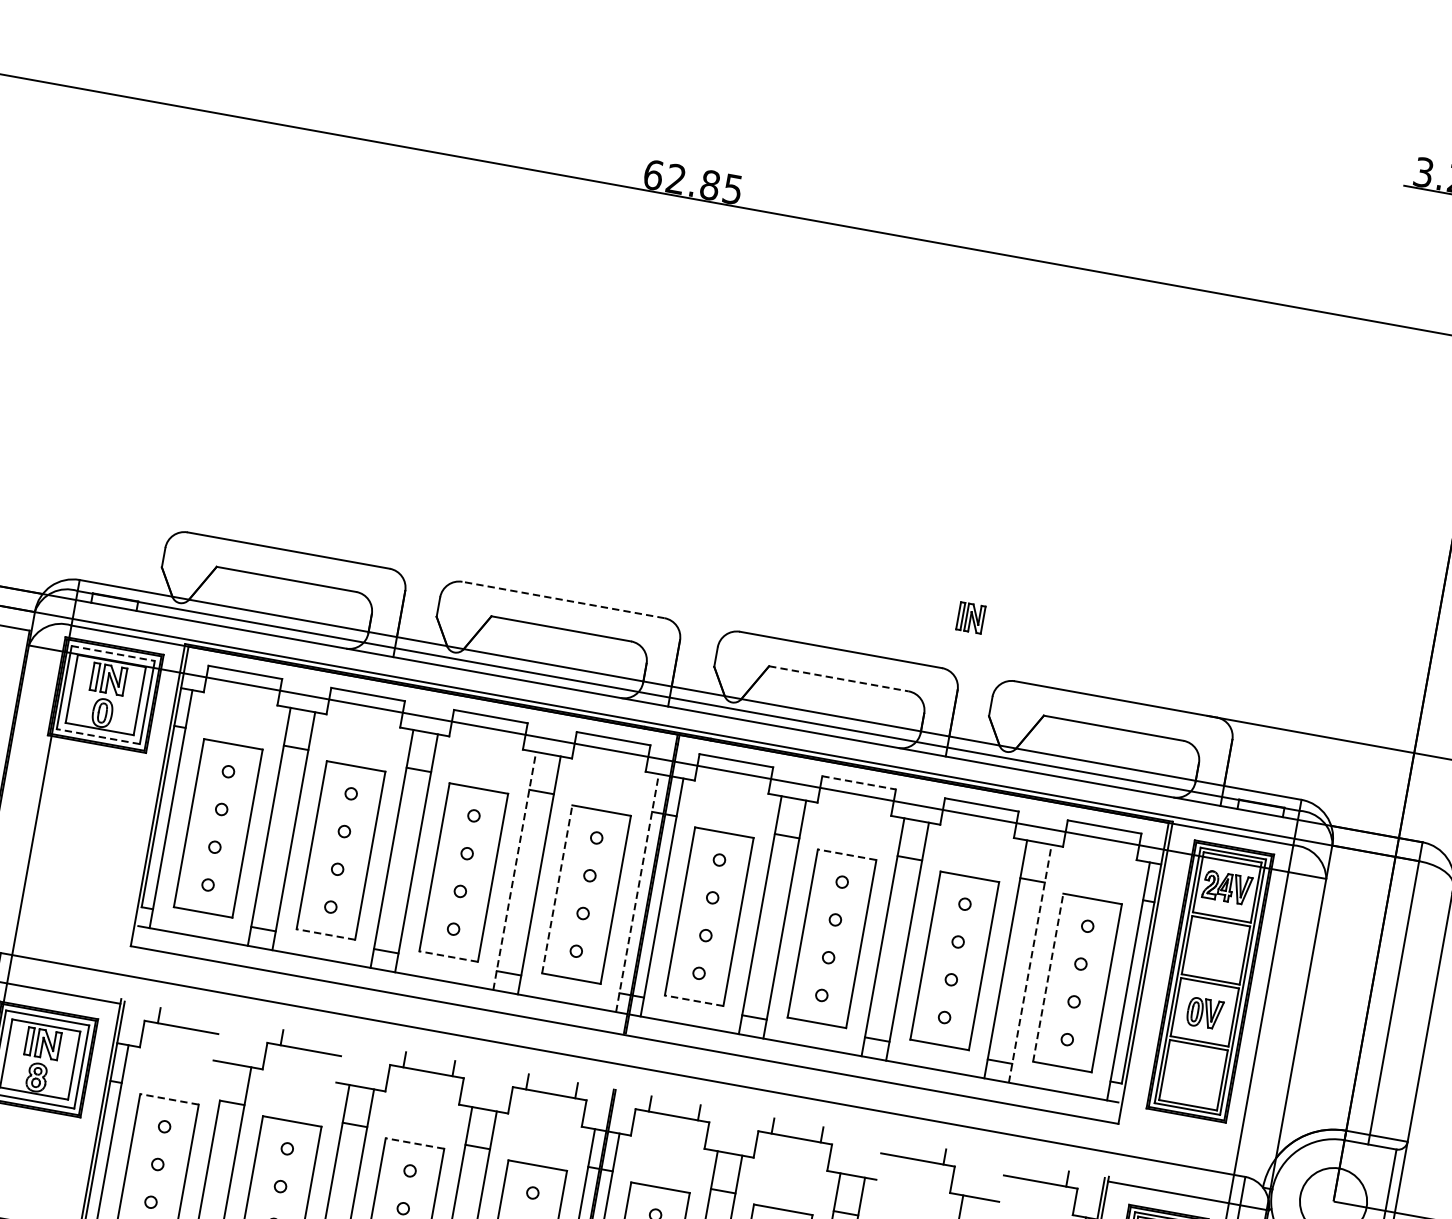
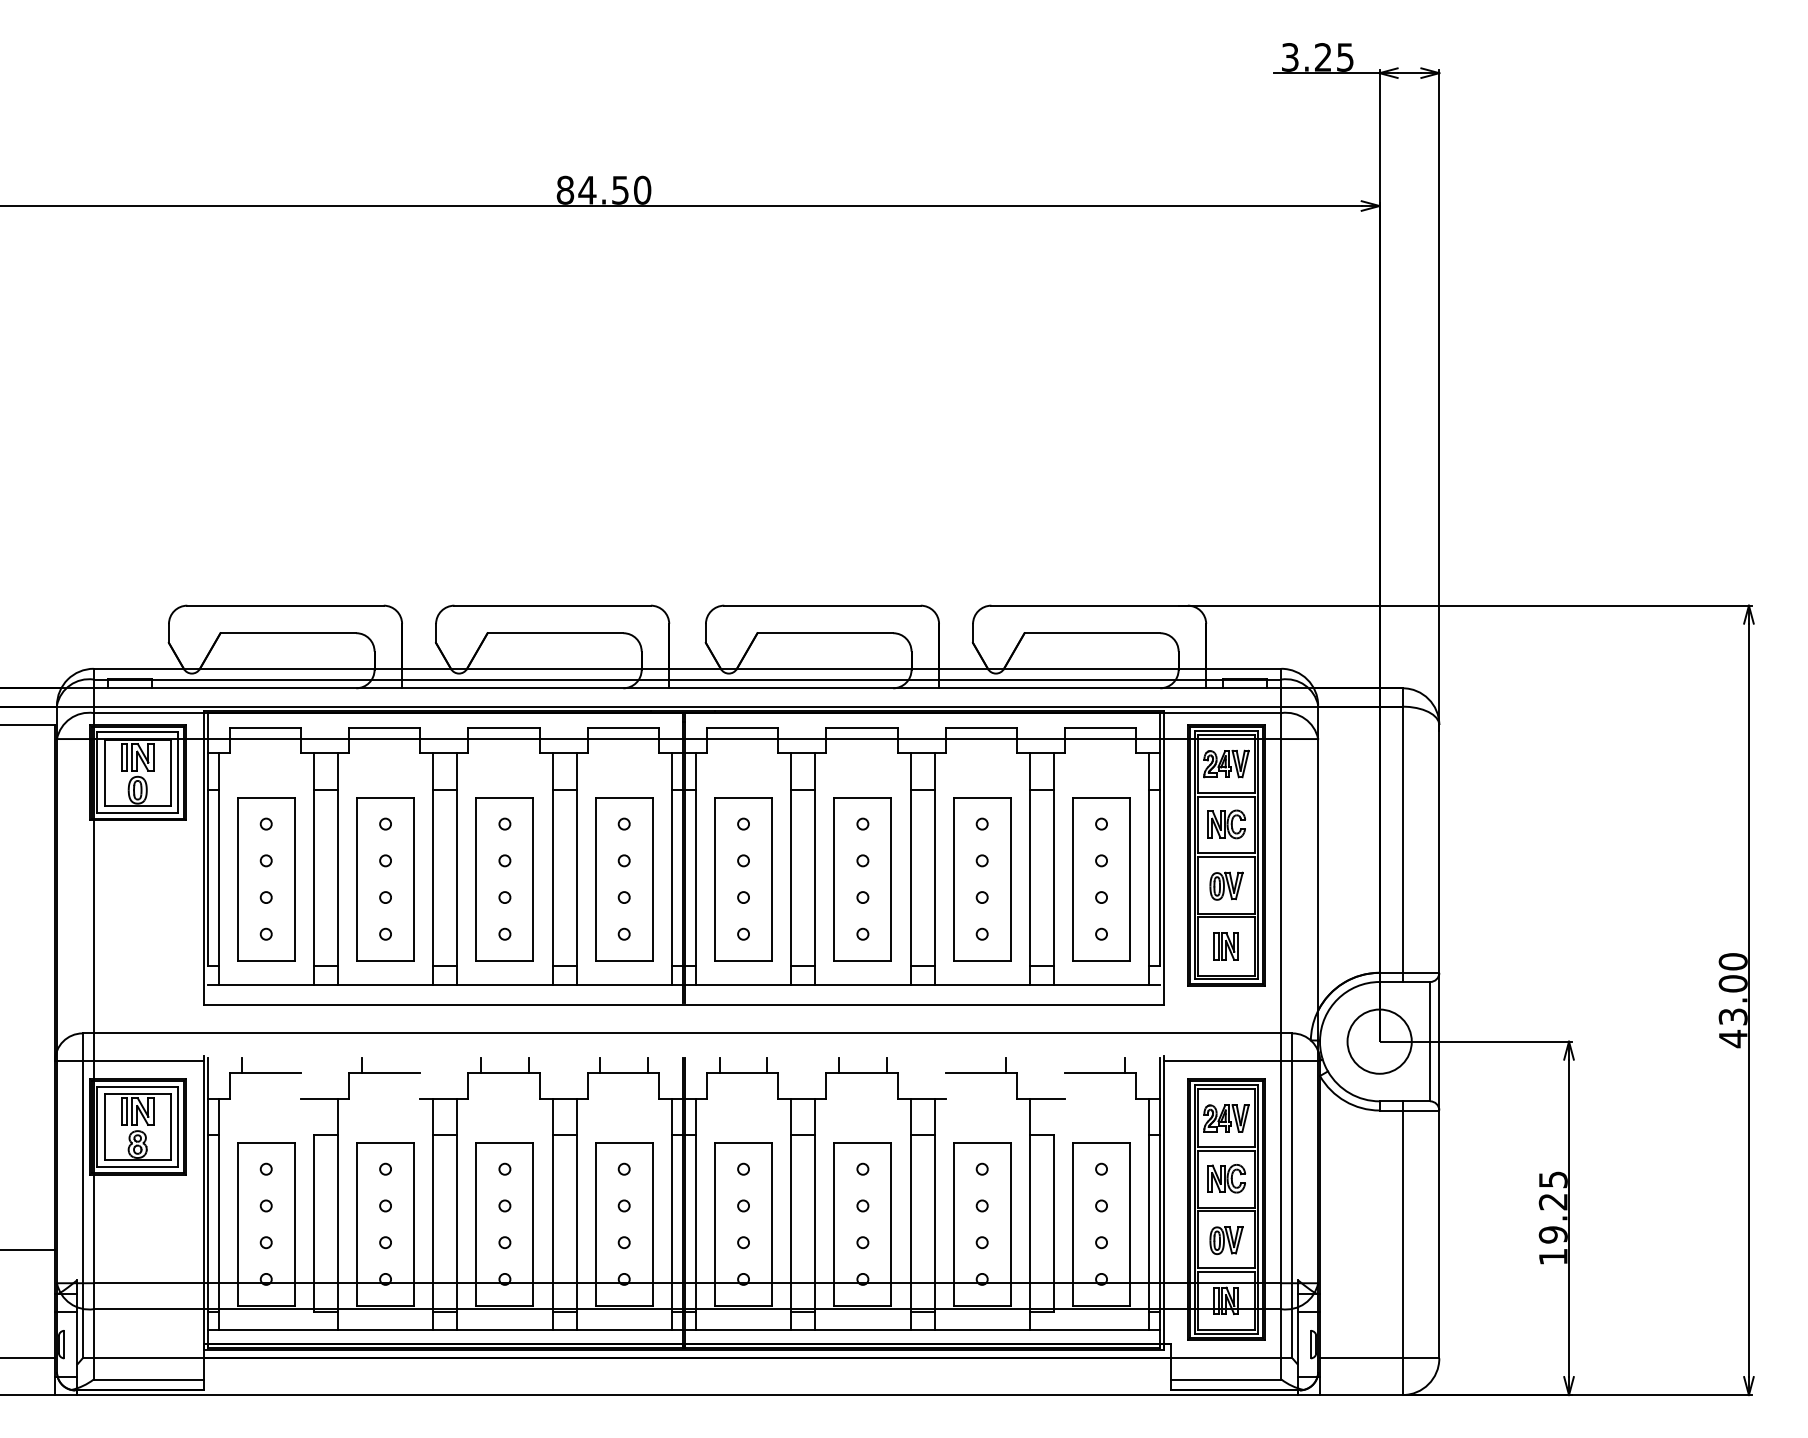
text: (692, 181) -> (603, 189), 62.85 -> 84.50
line: (563, 599) -> (552, 605), dashed -> solid
part: (970, 617) -> (1225, 946), moved
line: (114, 653) -> (138, 732), dashed -> solid
line: (839, 679) -> (825, 633), dashed -> solid
line: (97, 736) -> (137, 813), dashed -> solid
line: (858, 782) -> (861, 727), dashed -> solid
line: (846, 854) -> (862, 797), dashed -> solid
line: (514, 871) -> (552, 869), dashed -> solid
line: (556, 889) -> (595, 879), dashed -> solid
line: (636, 893) -> (671, 869), dashed -> solid
line: (325, 934) -> (385, 960), dashed -> solid
part: (1216, 949) -> (1226, 824), added
line: (448, 956) -> (504, 960), dashed -> solid
line: (1029, 964) -> (1053, 869), dashed -> solid
line: (1048, 978) -> (1073, 879), dashed -> solid
line: (694, 1000) -> (743, 960), dashed -> solid
line: (168, 1099) -> (265, 1142), dashed -> solid
line: (414, 1143) -> (504, 1142), dashed -> solid

